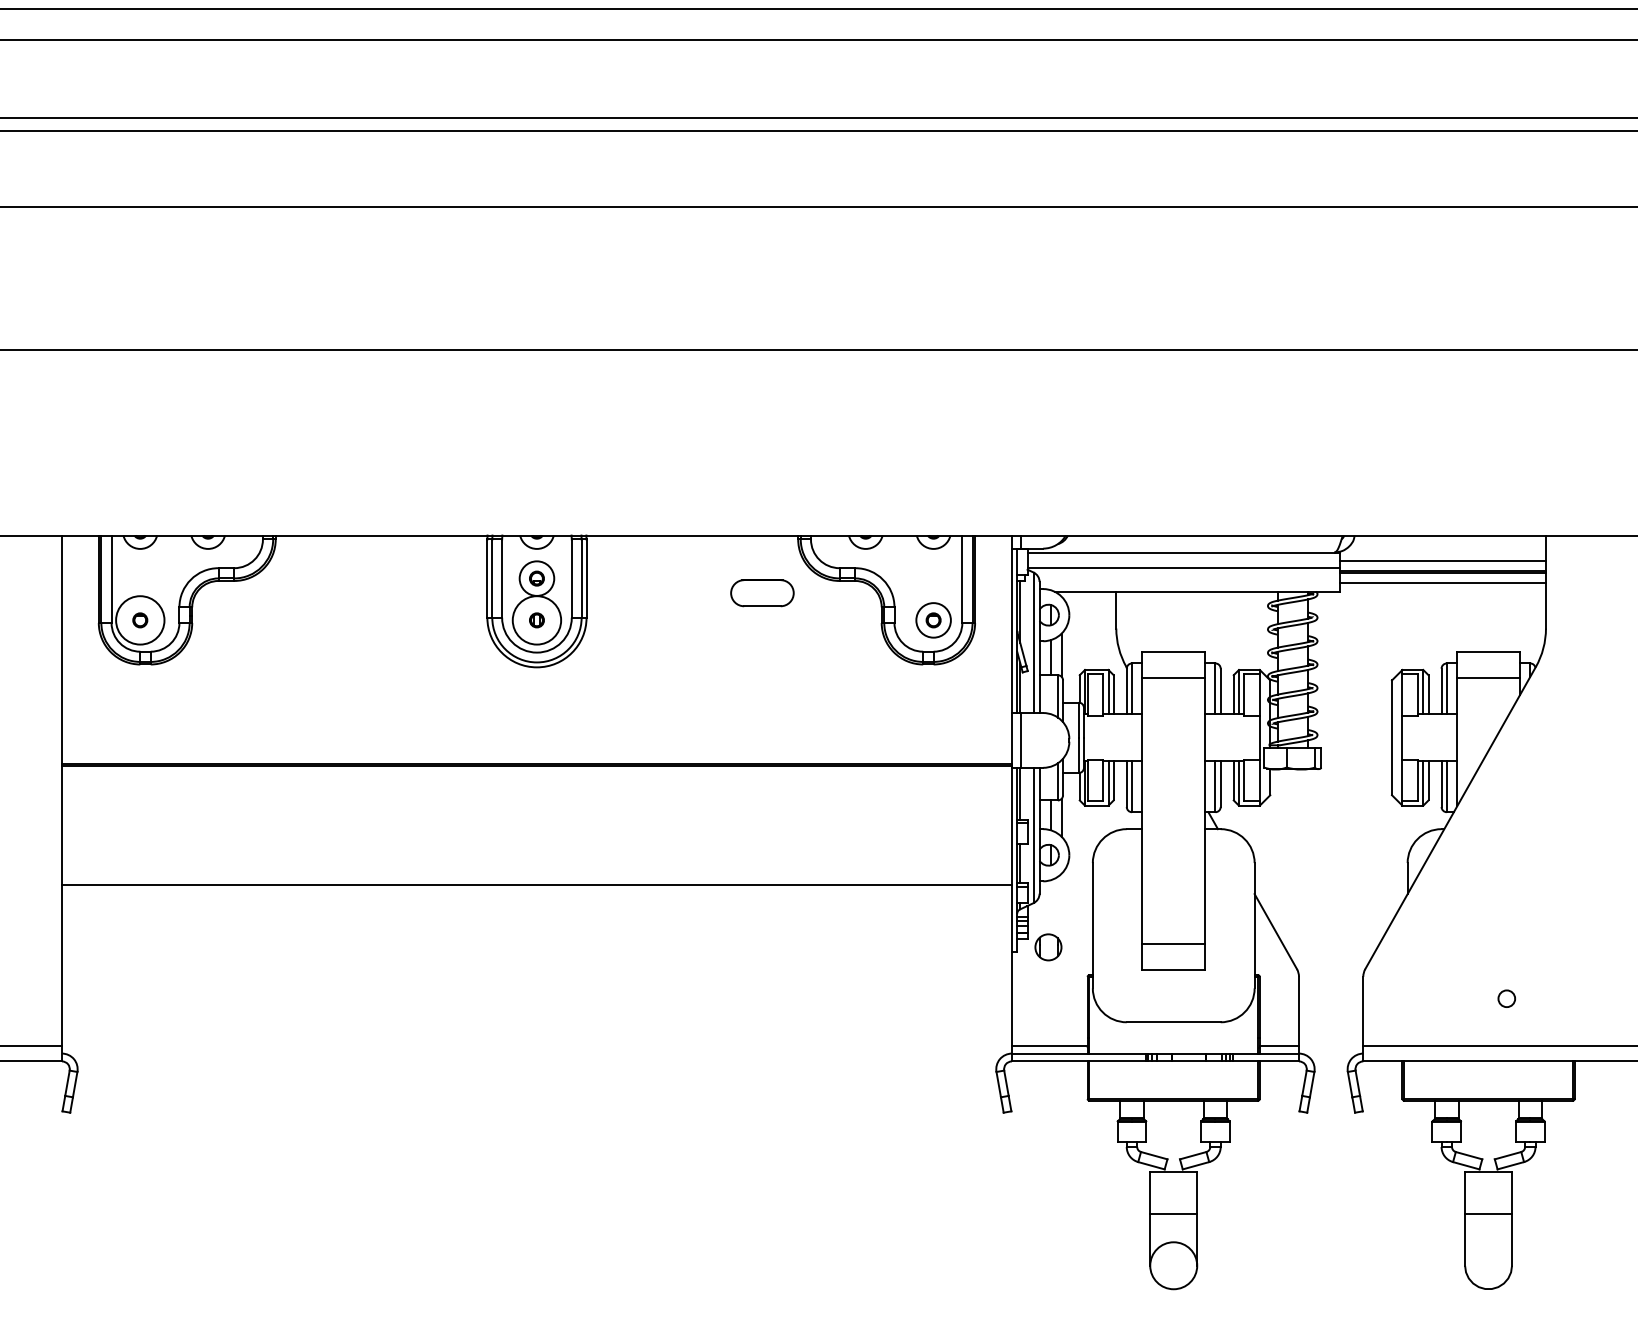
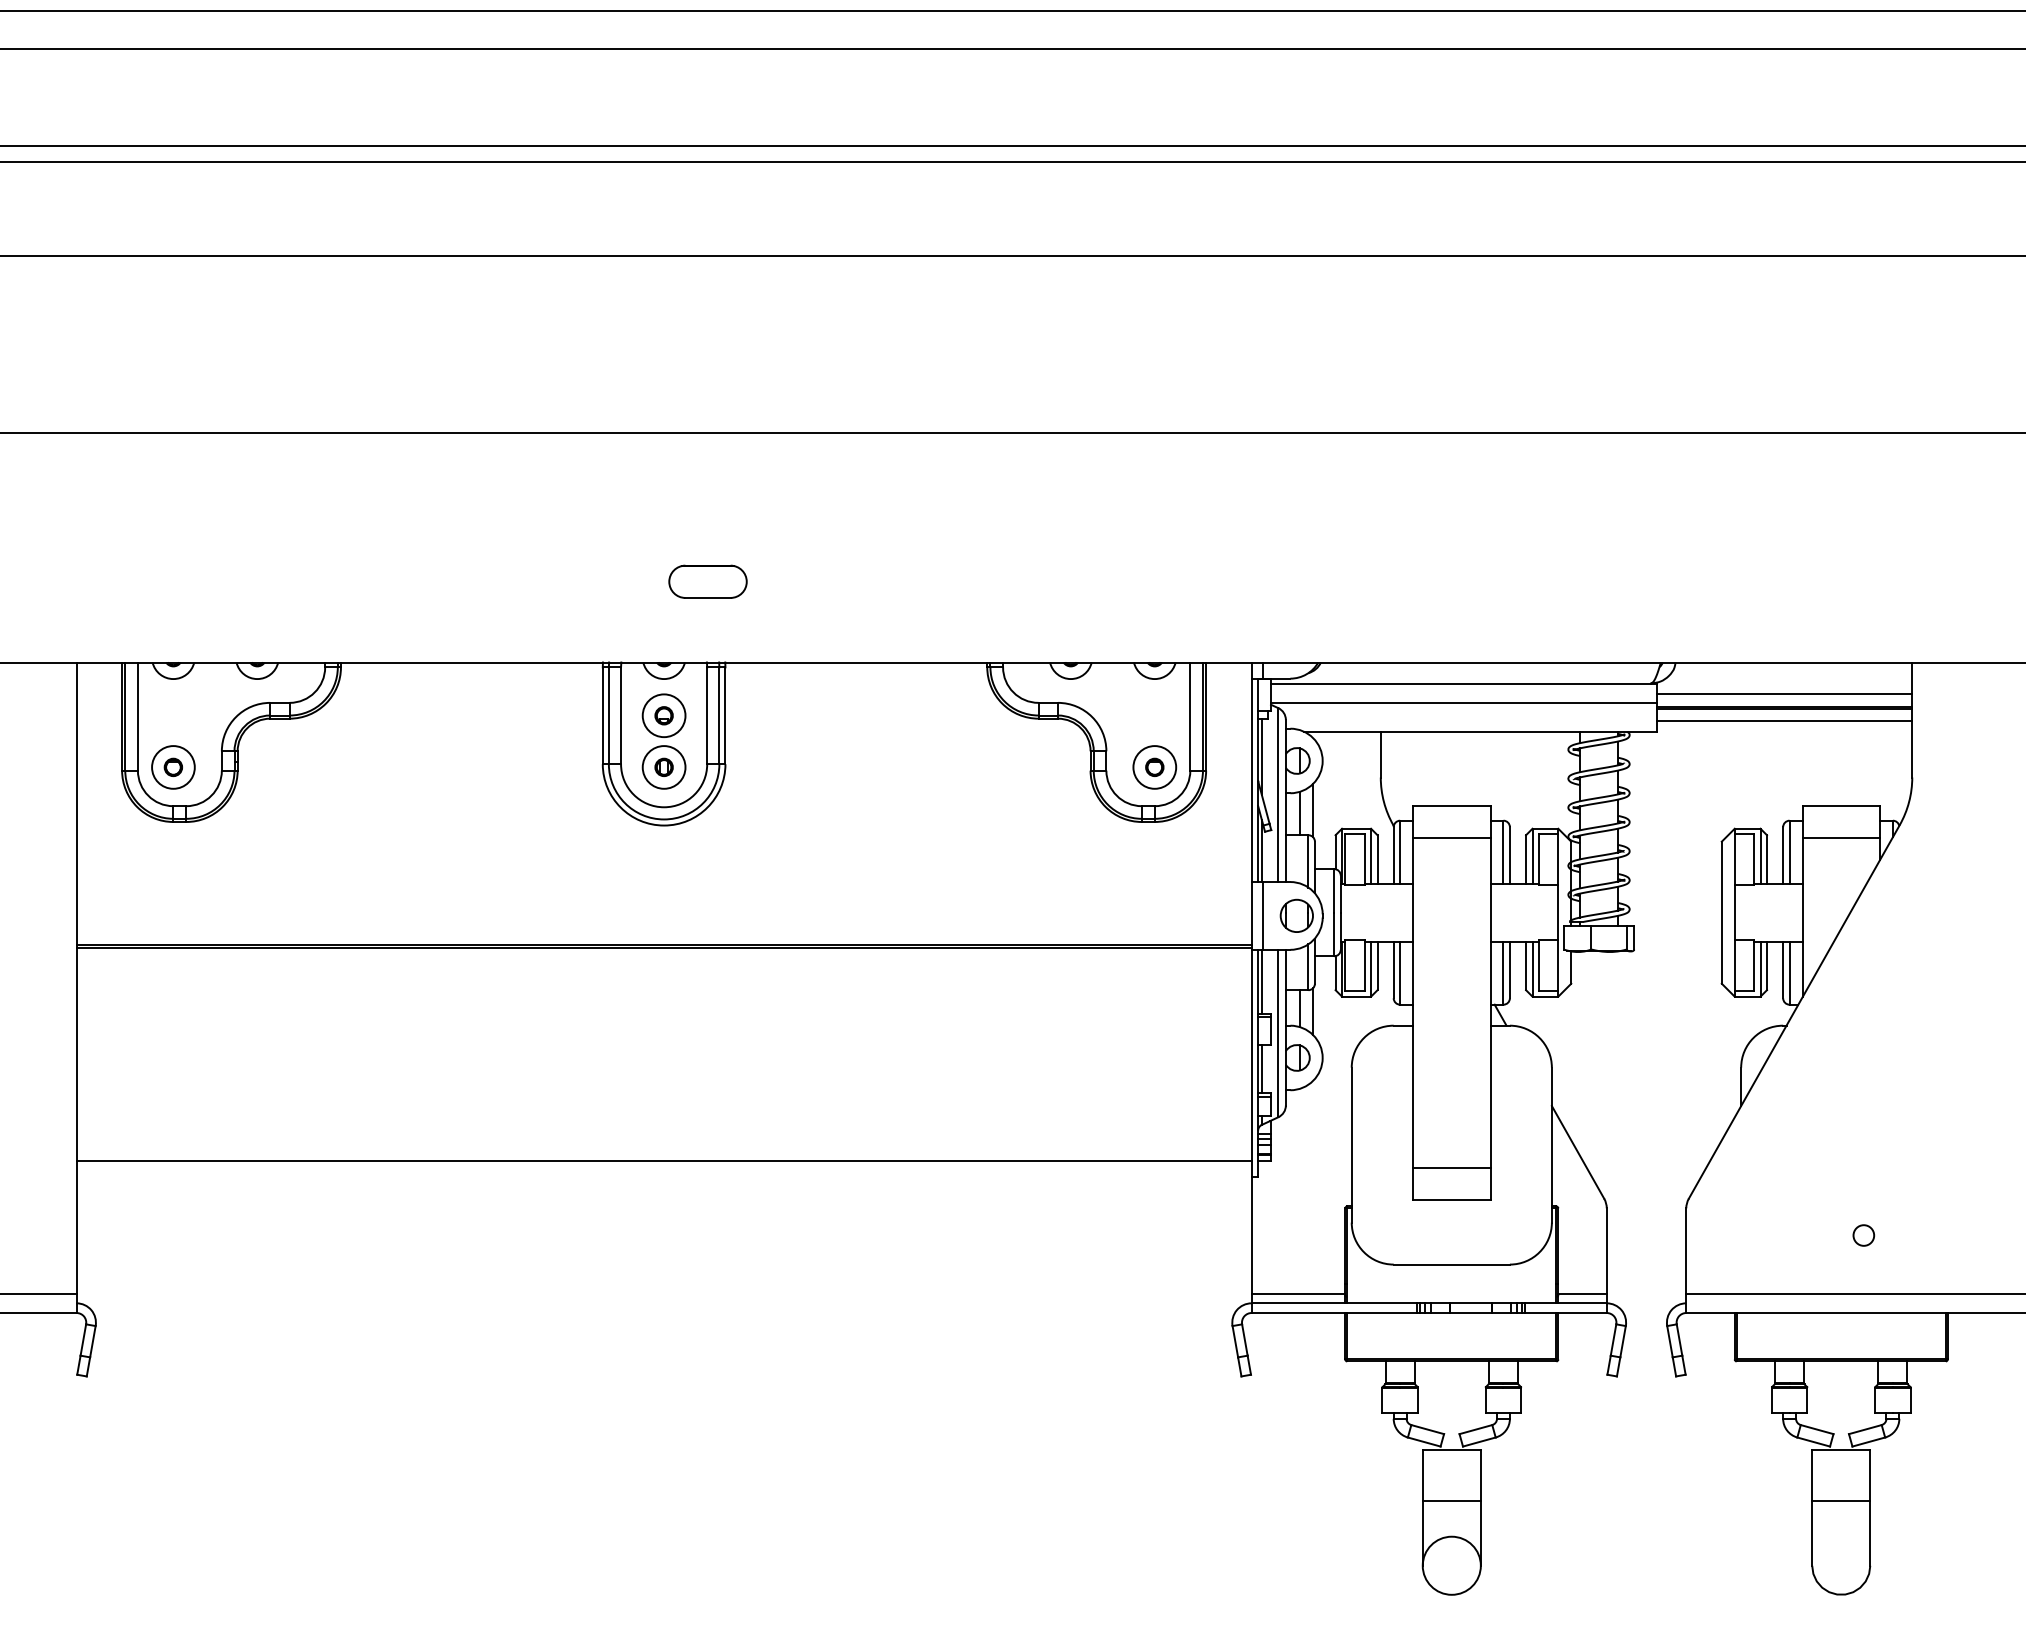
part: (762, 592) -> (707, 581), moved
circle: (140, 620) -> (173, 767), size x0.71
circle: (536, 620) -> (663, 767), size x0.71
line: (536, 884) -> (663, 1161), moved
part: (1048, 947) -> (1296, 915), moved

